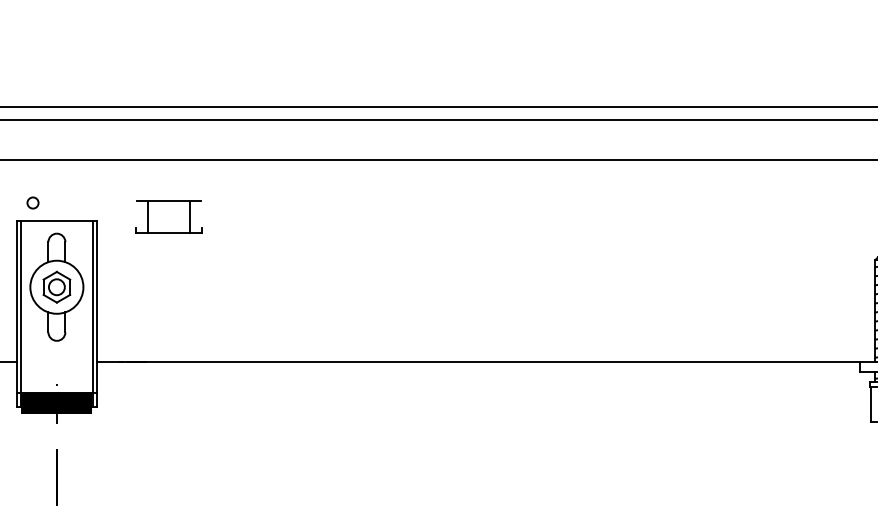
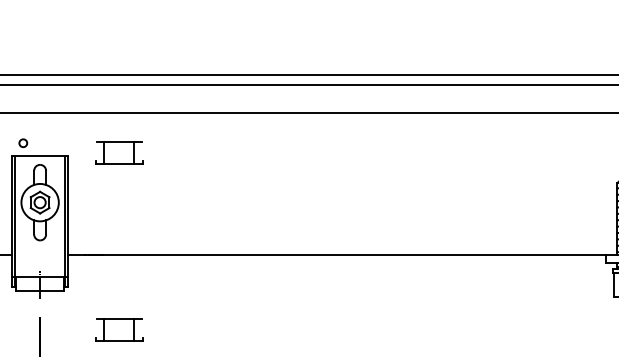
hatch: (56, 403) -> (39, 284), removed
part: (169, 467) -> (119, 329), added

